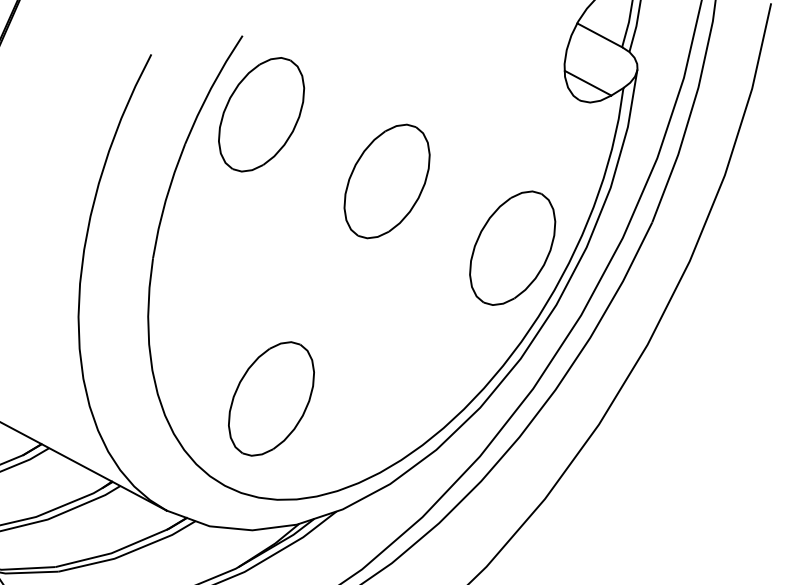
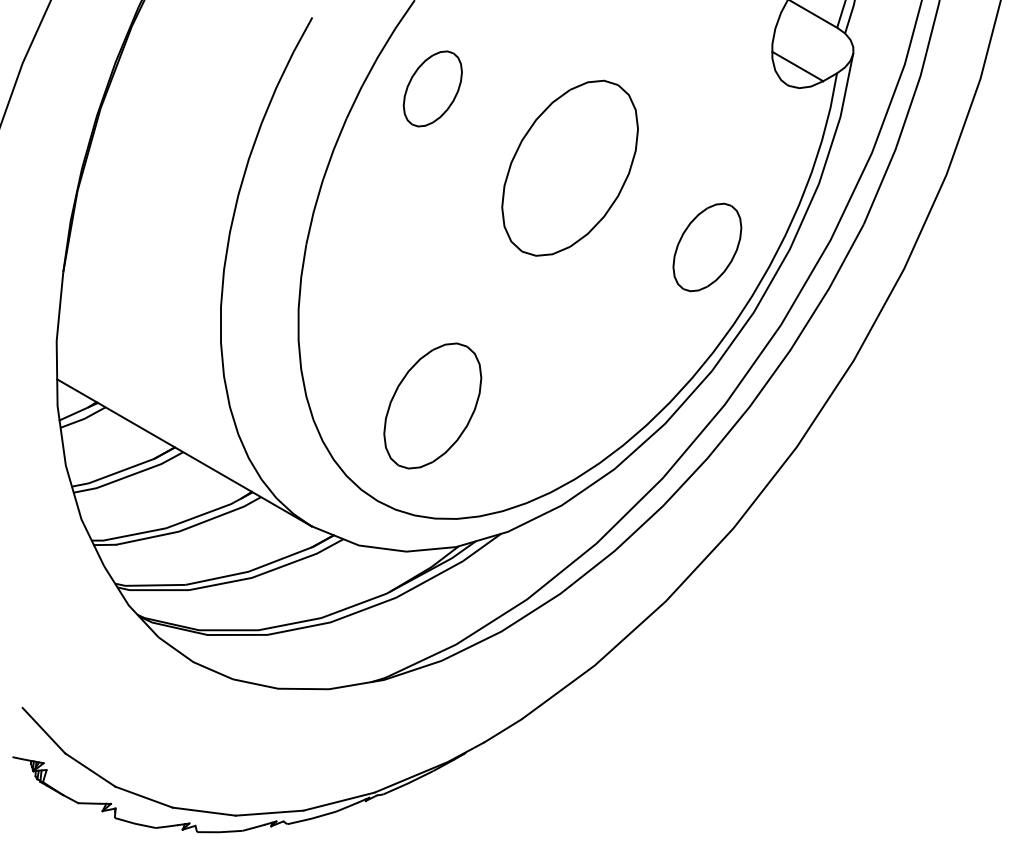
part: (261, 114) -> (432, 88), size x0.6
part: (386, 180) -> (569, 167), size x1.4
part: (512, 248) -> (707, 247), size x0.7

